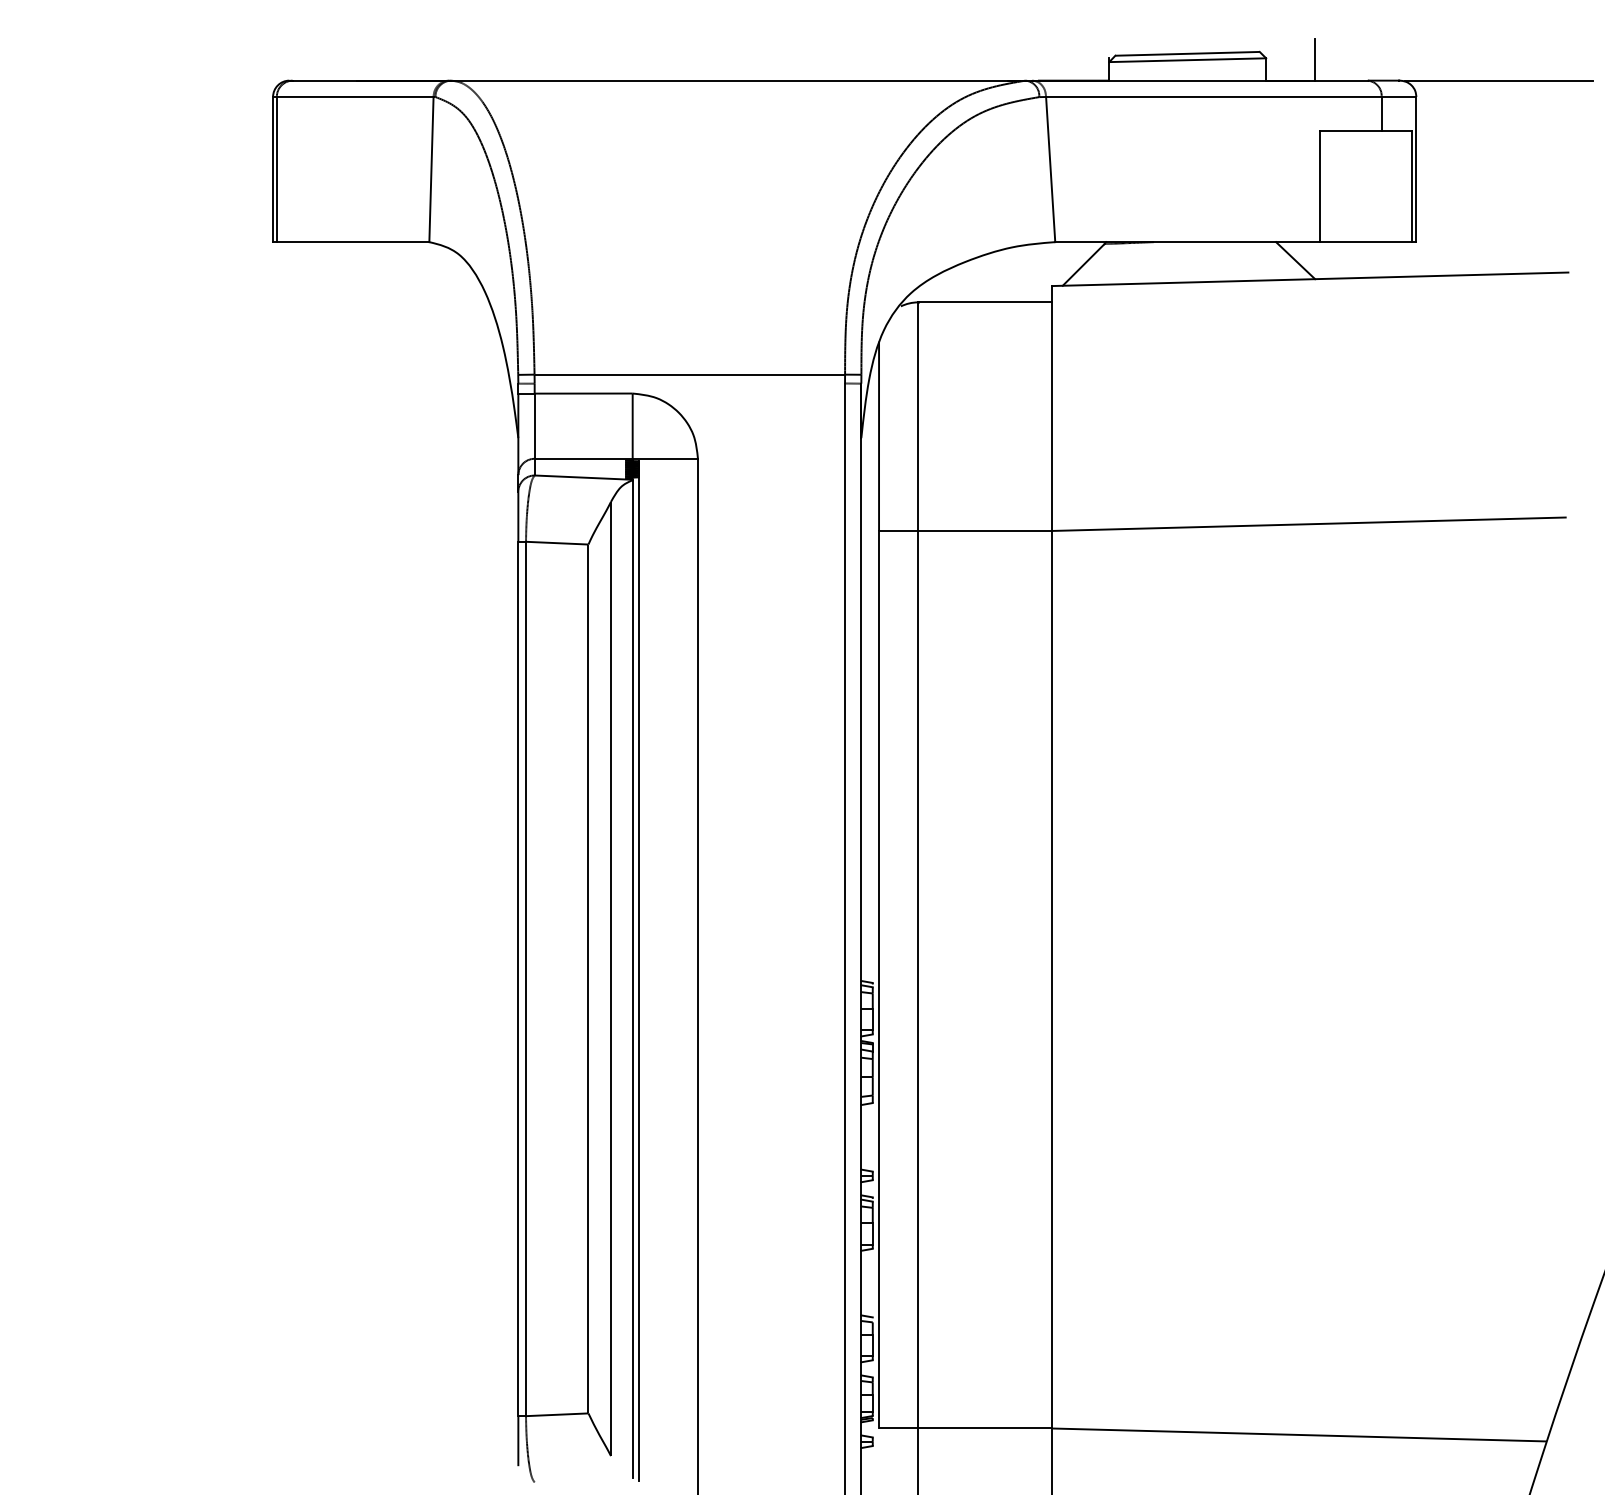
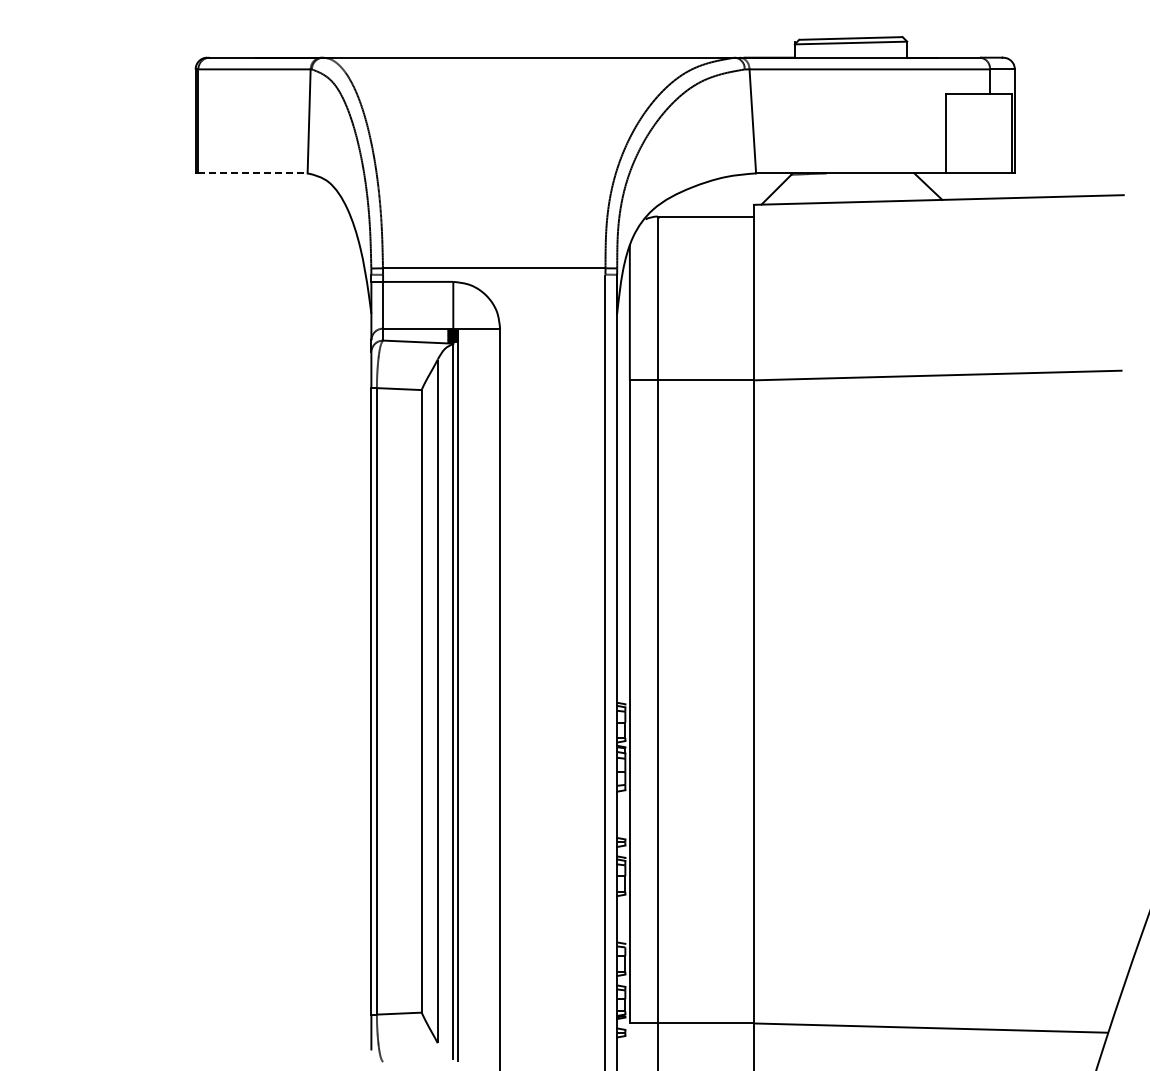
line: (1315, 59) -> (942, 42), removed
line: (1499, 80) -> (1074, 57), removed
line: (353, 242) -> (253, 173), solid -> dashed

